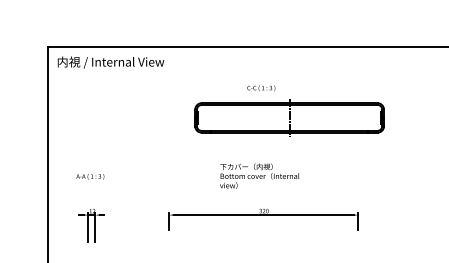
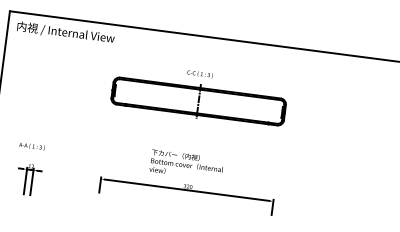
part: (289, 117) -> (198, 101), moved
text: (259, 175) -> (186, 164), moved
text: (90, 176) -> (32, 146), moved

